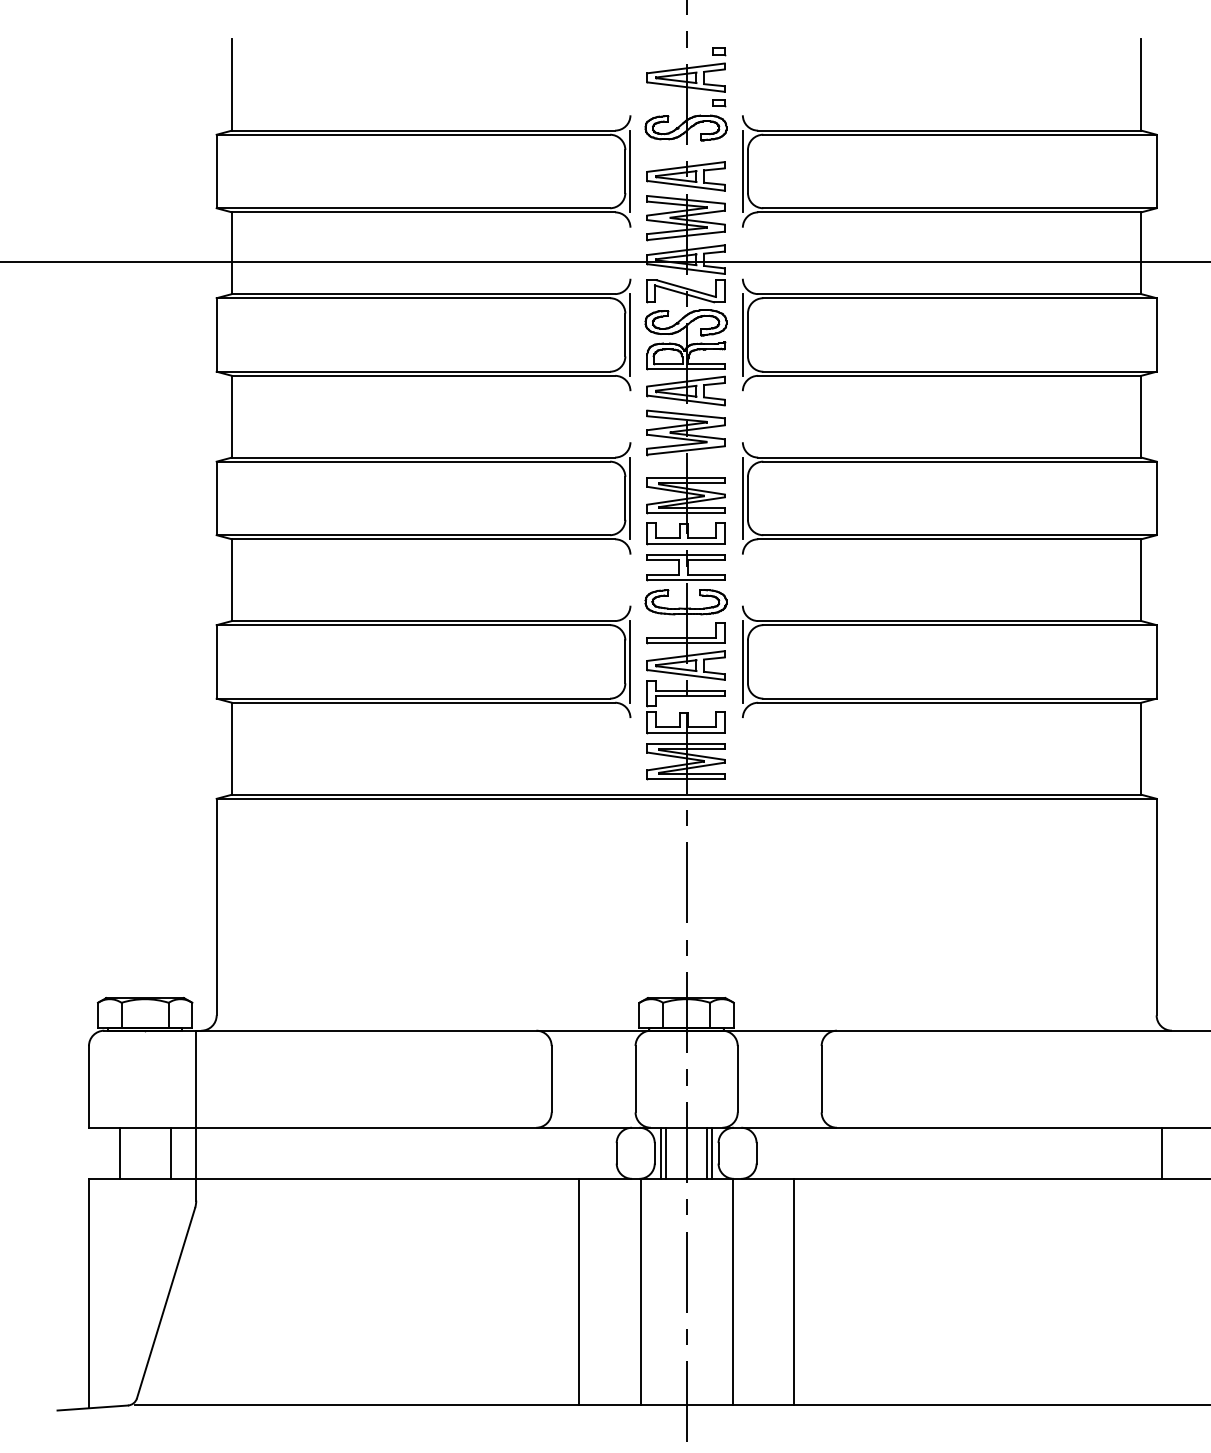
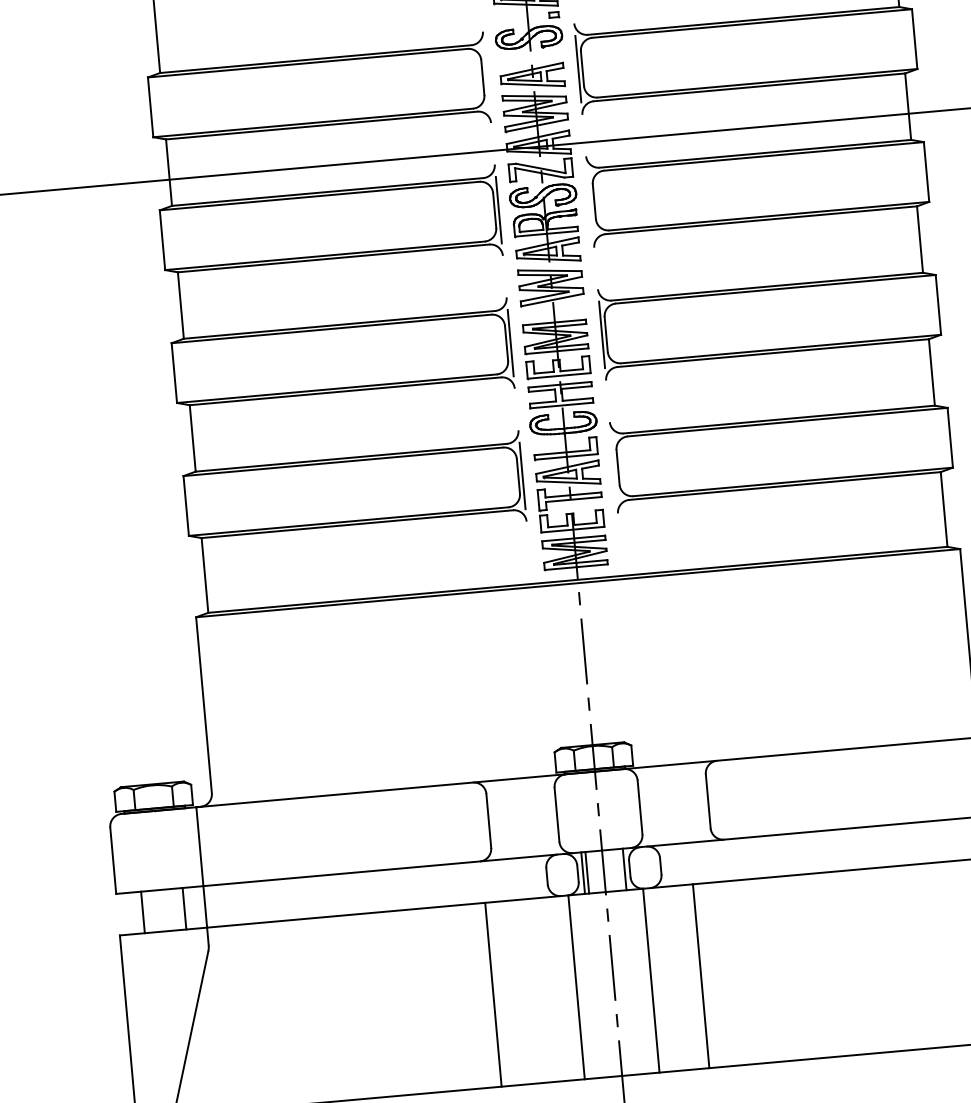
line: (630, 171) -> (487, 77), removed
line: (742, 334) -> (589, 201), removed
line: (742, 661) -> (613, 467), removed
line: (707, 1152) -> (620, 869), removed
line: (579, 1291) -> (493, 994), moved

